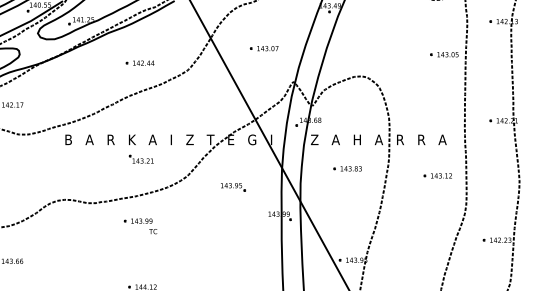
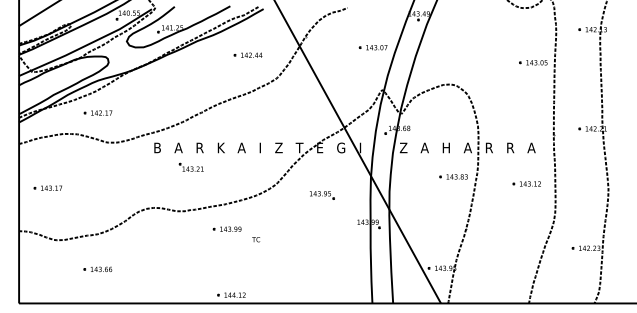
part: (263, 48) -> (372, 47), moved
part: (139, 62) -> (247, 54), moved
part: (140, 158) -> (190, 166), moved
part: (347, 168) -> (453, 176), moved
text: (153, 231) -> (256, 239), moved

